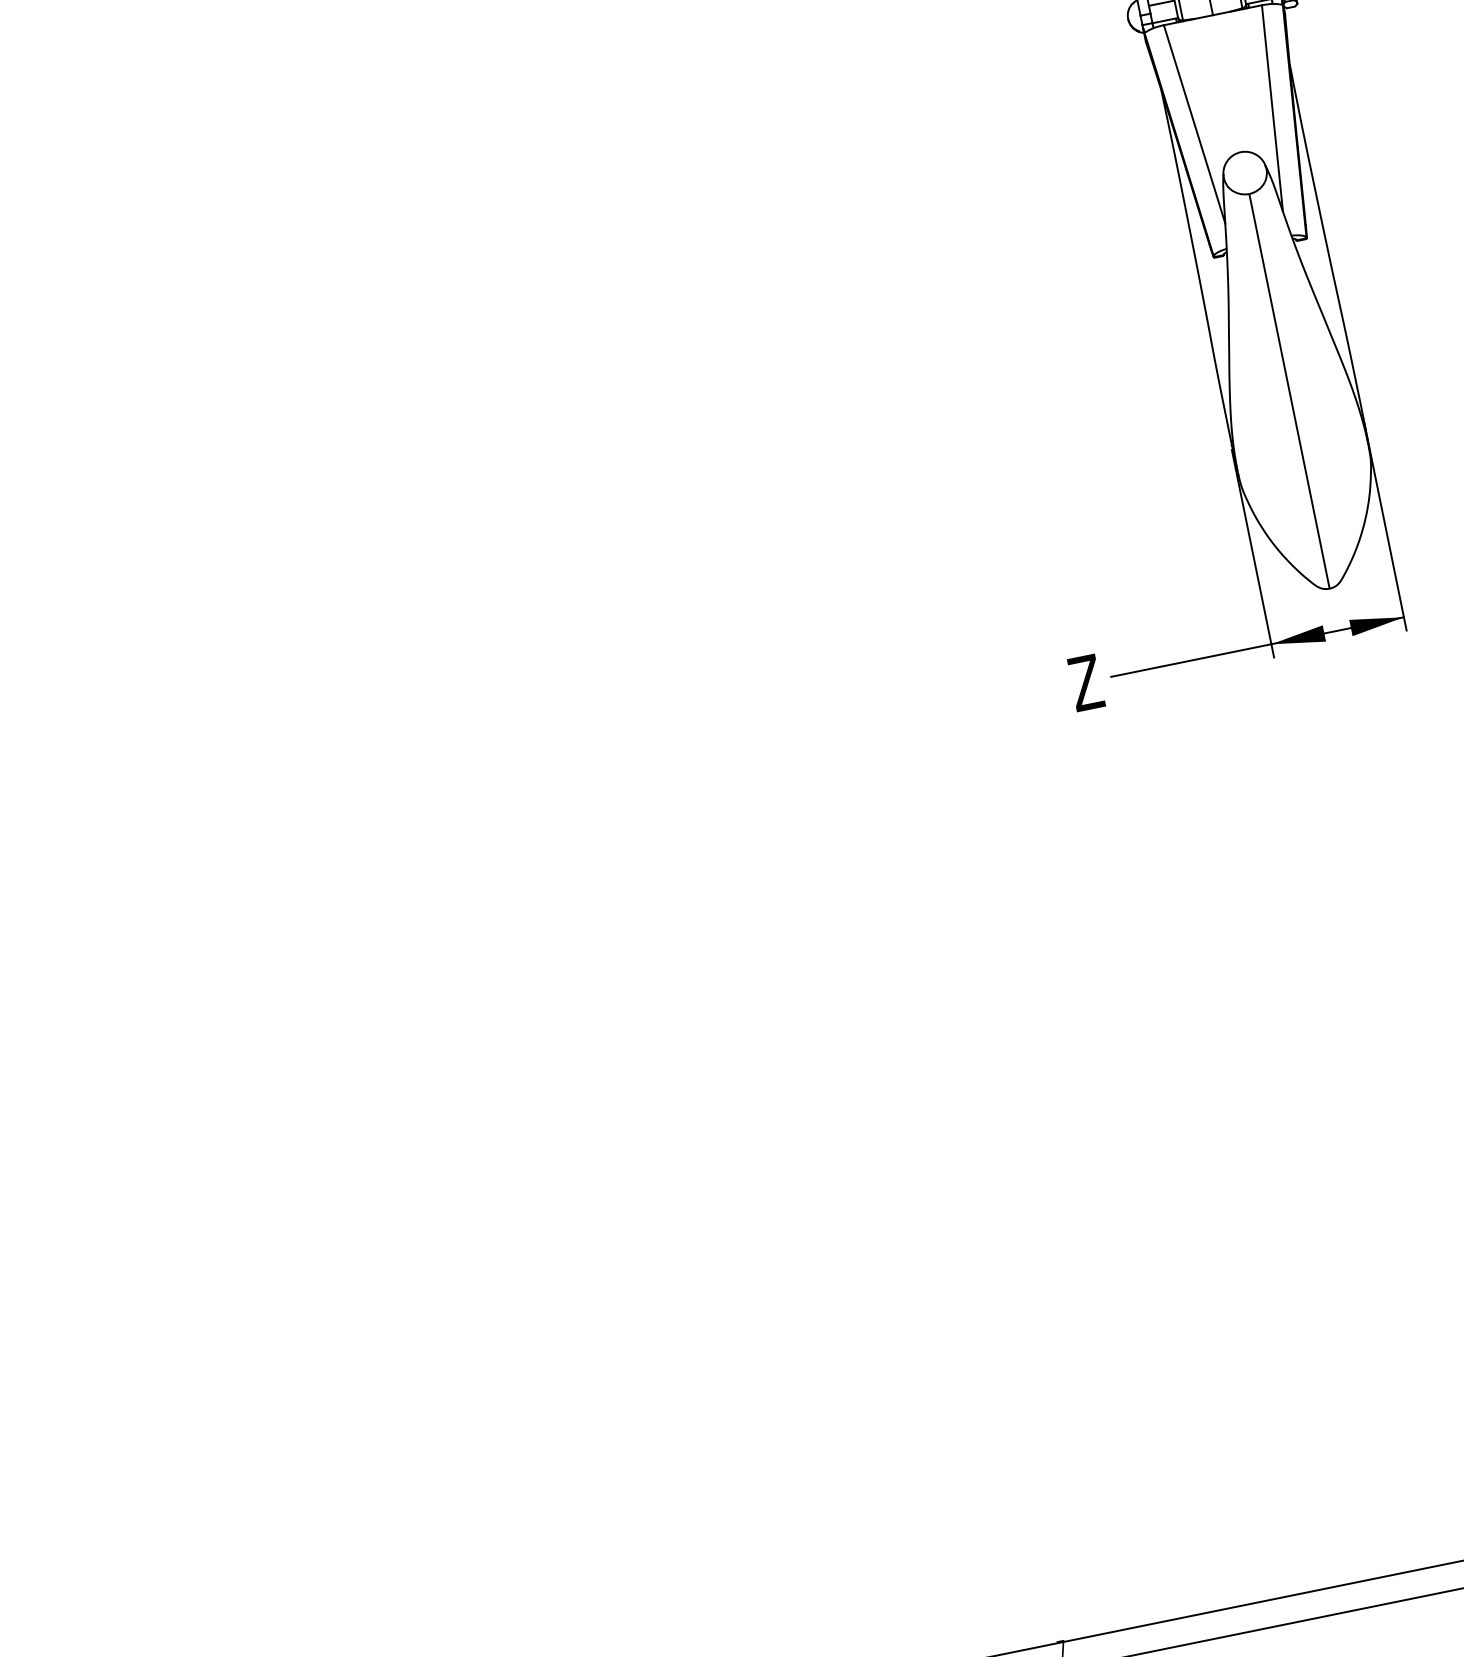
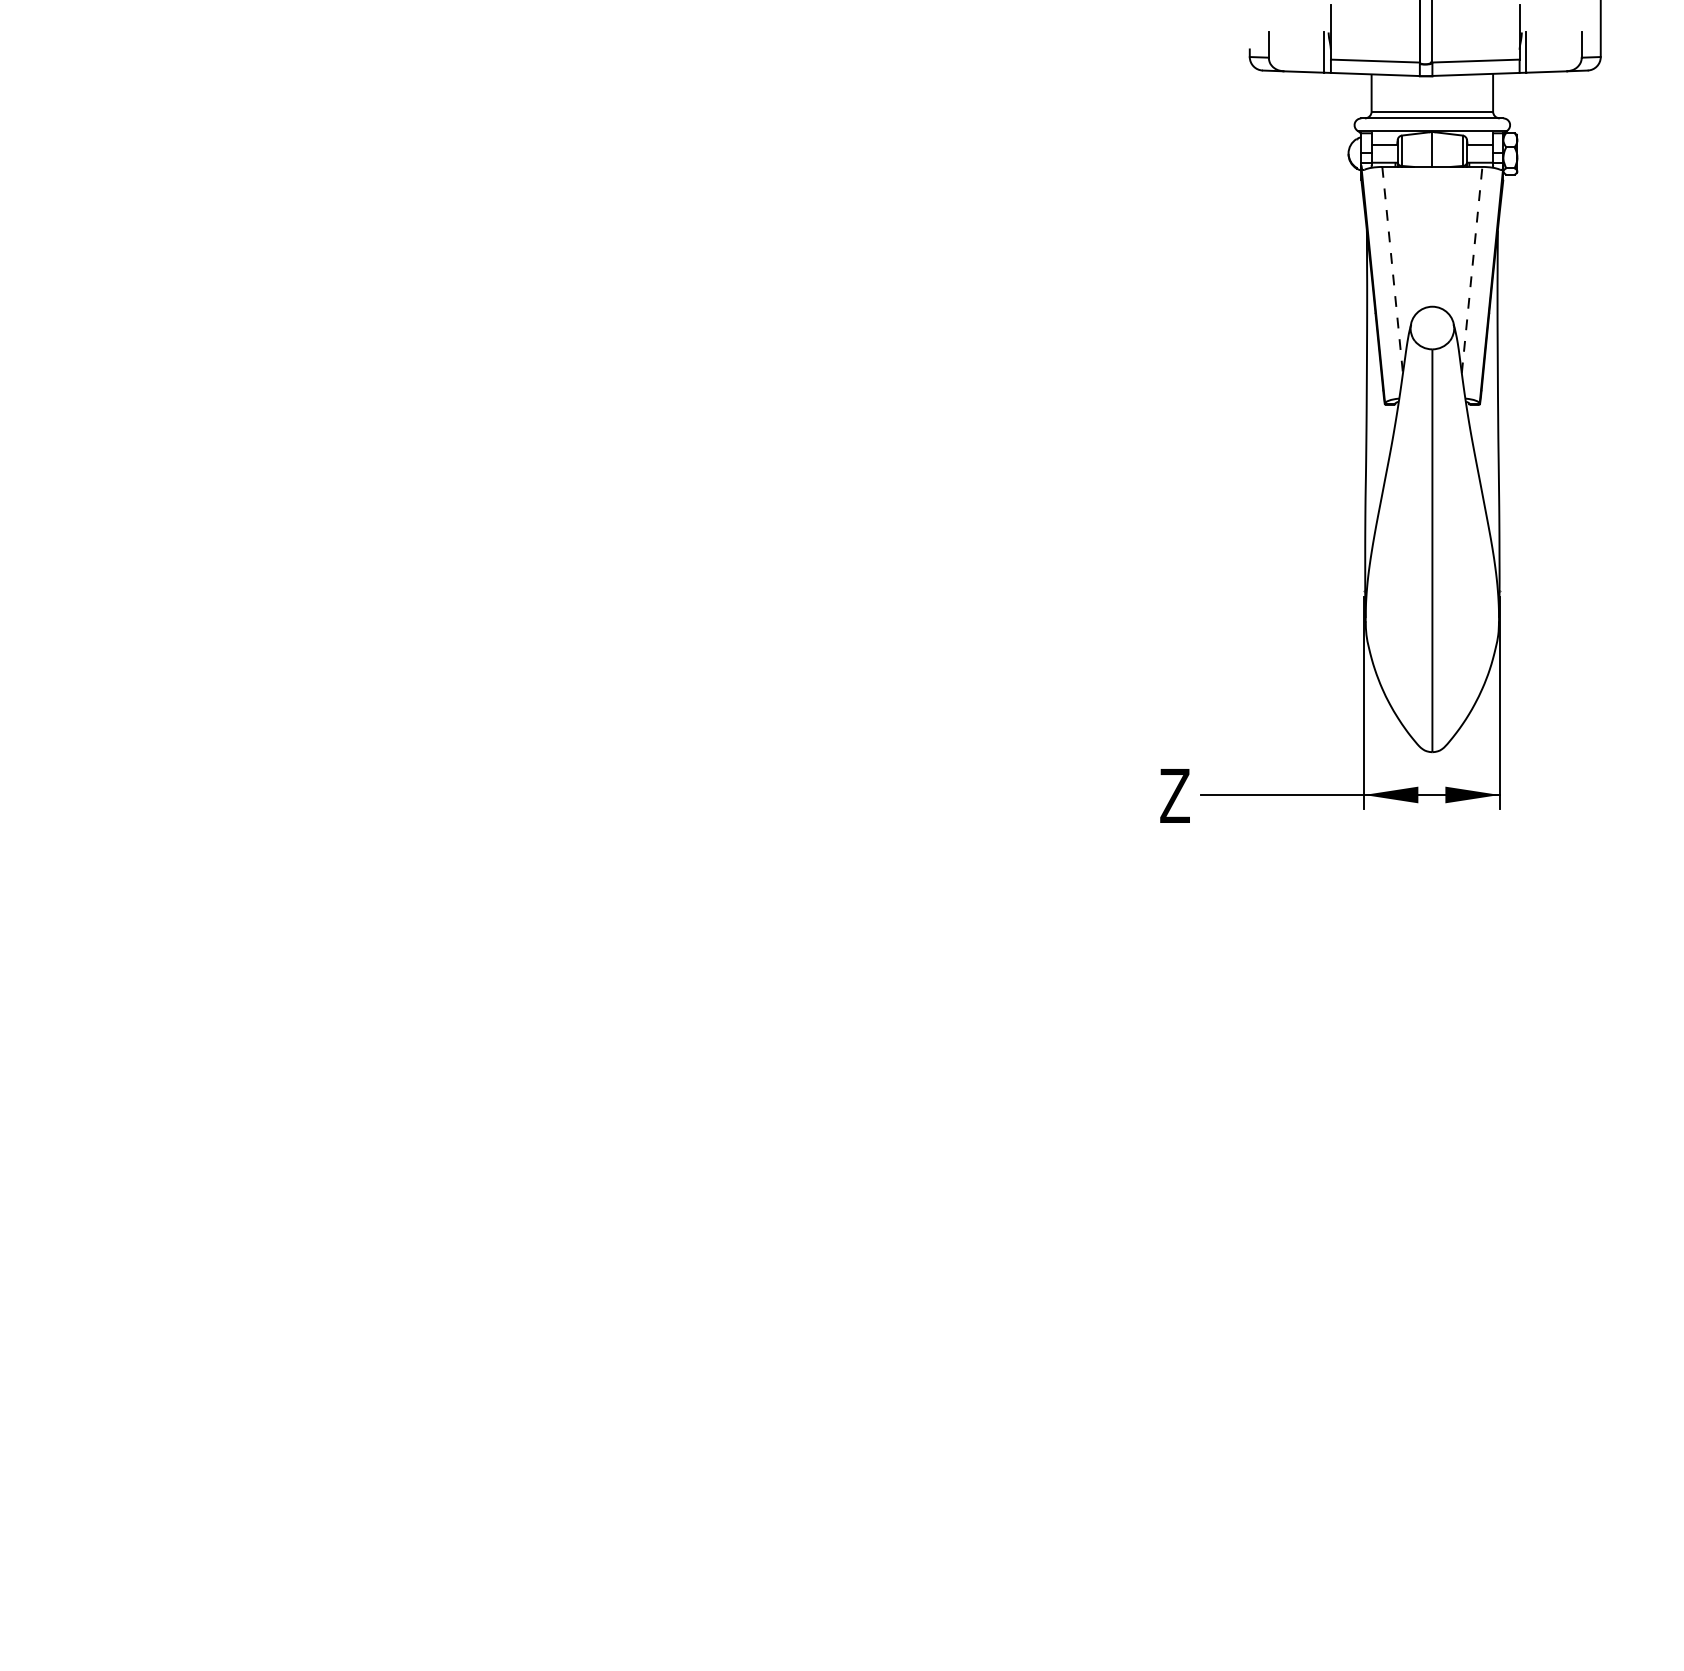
line: (1272, 108) -> (1472, 270), solid -> dashed
line: (1194, 124) -> (1392, 270), solid -> dashed

